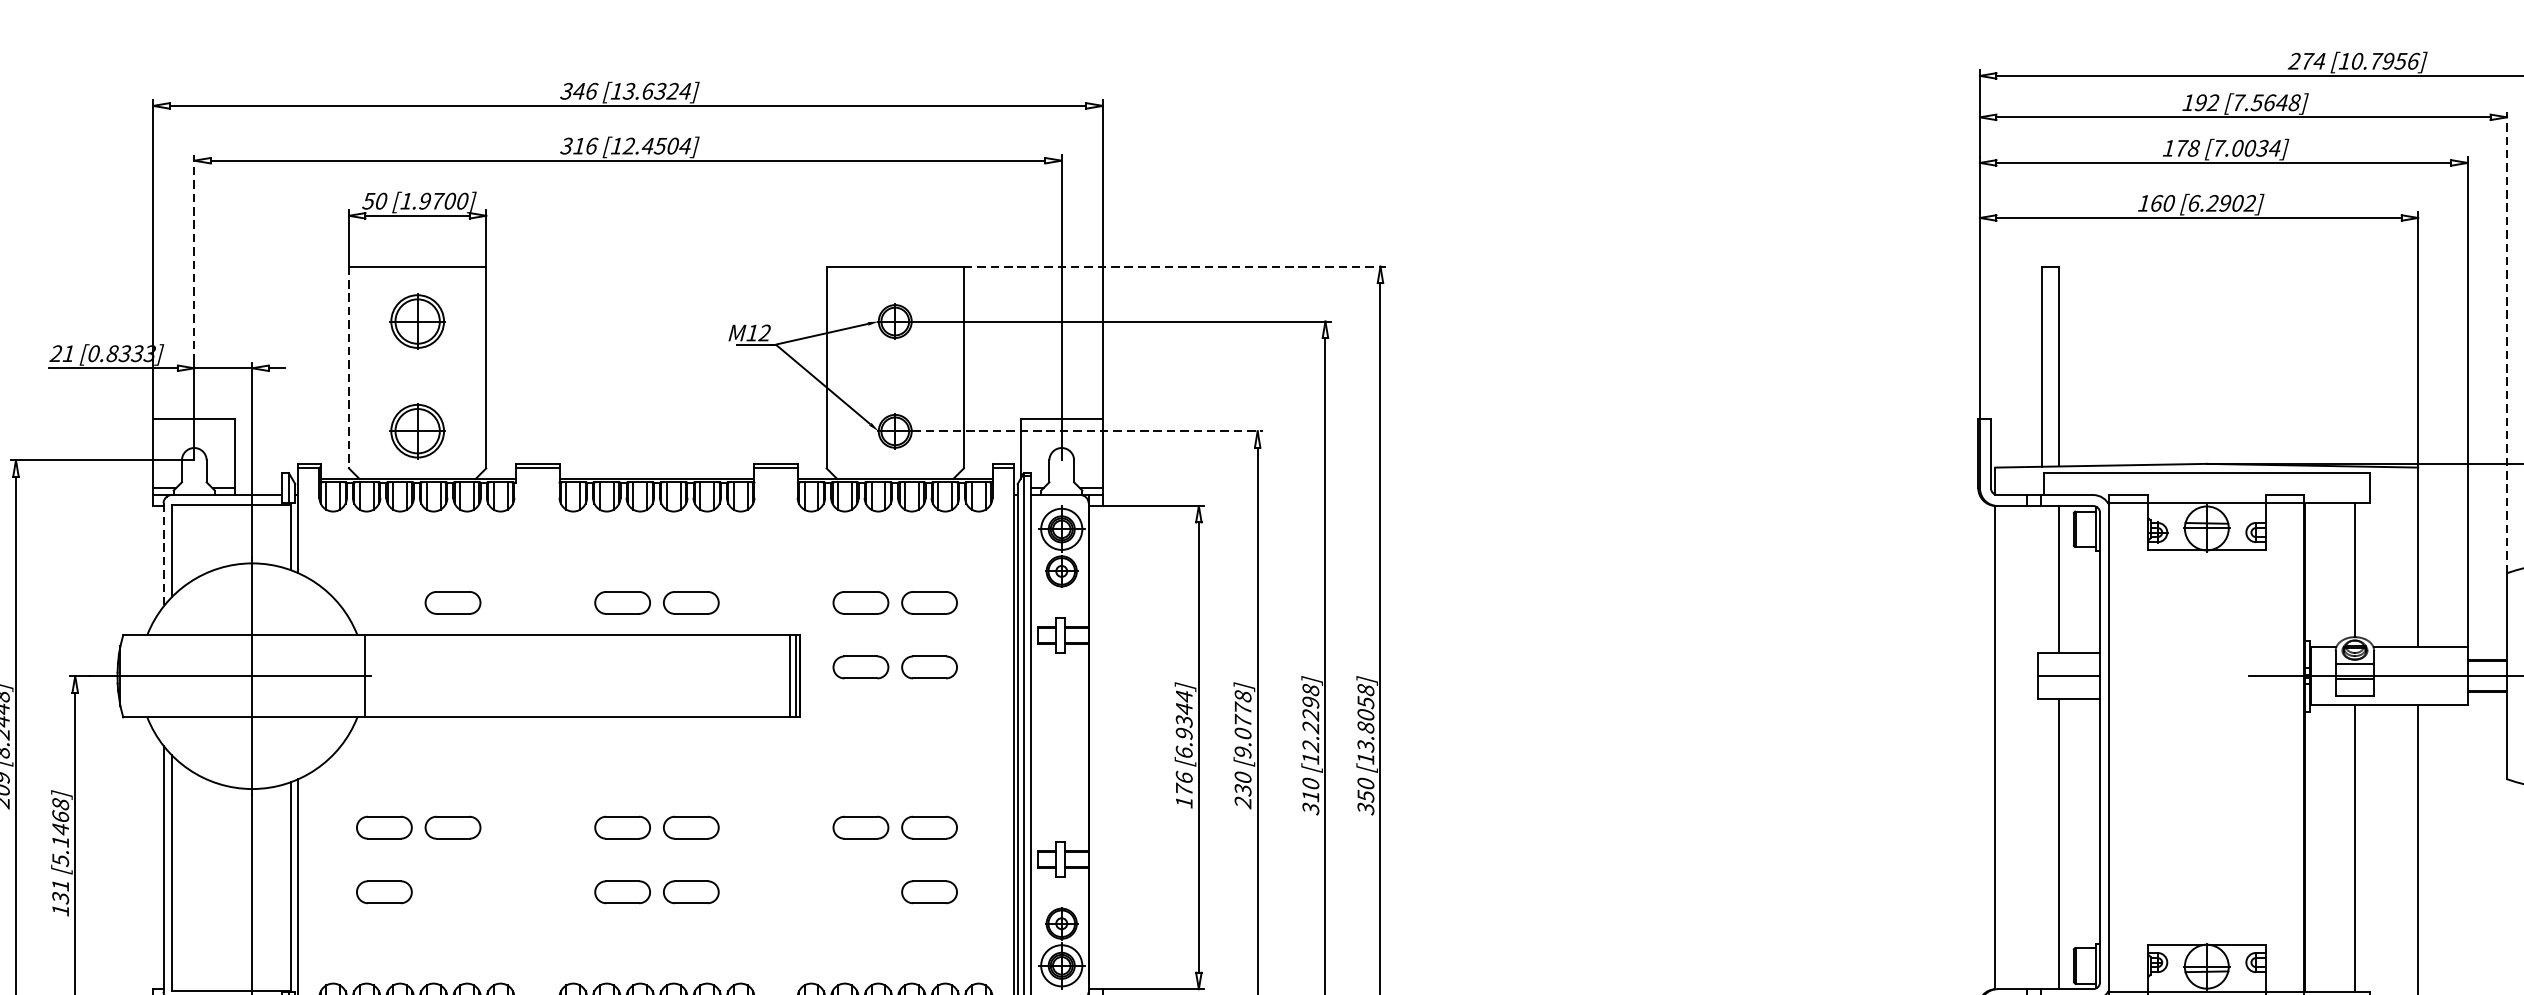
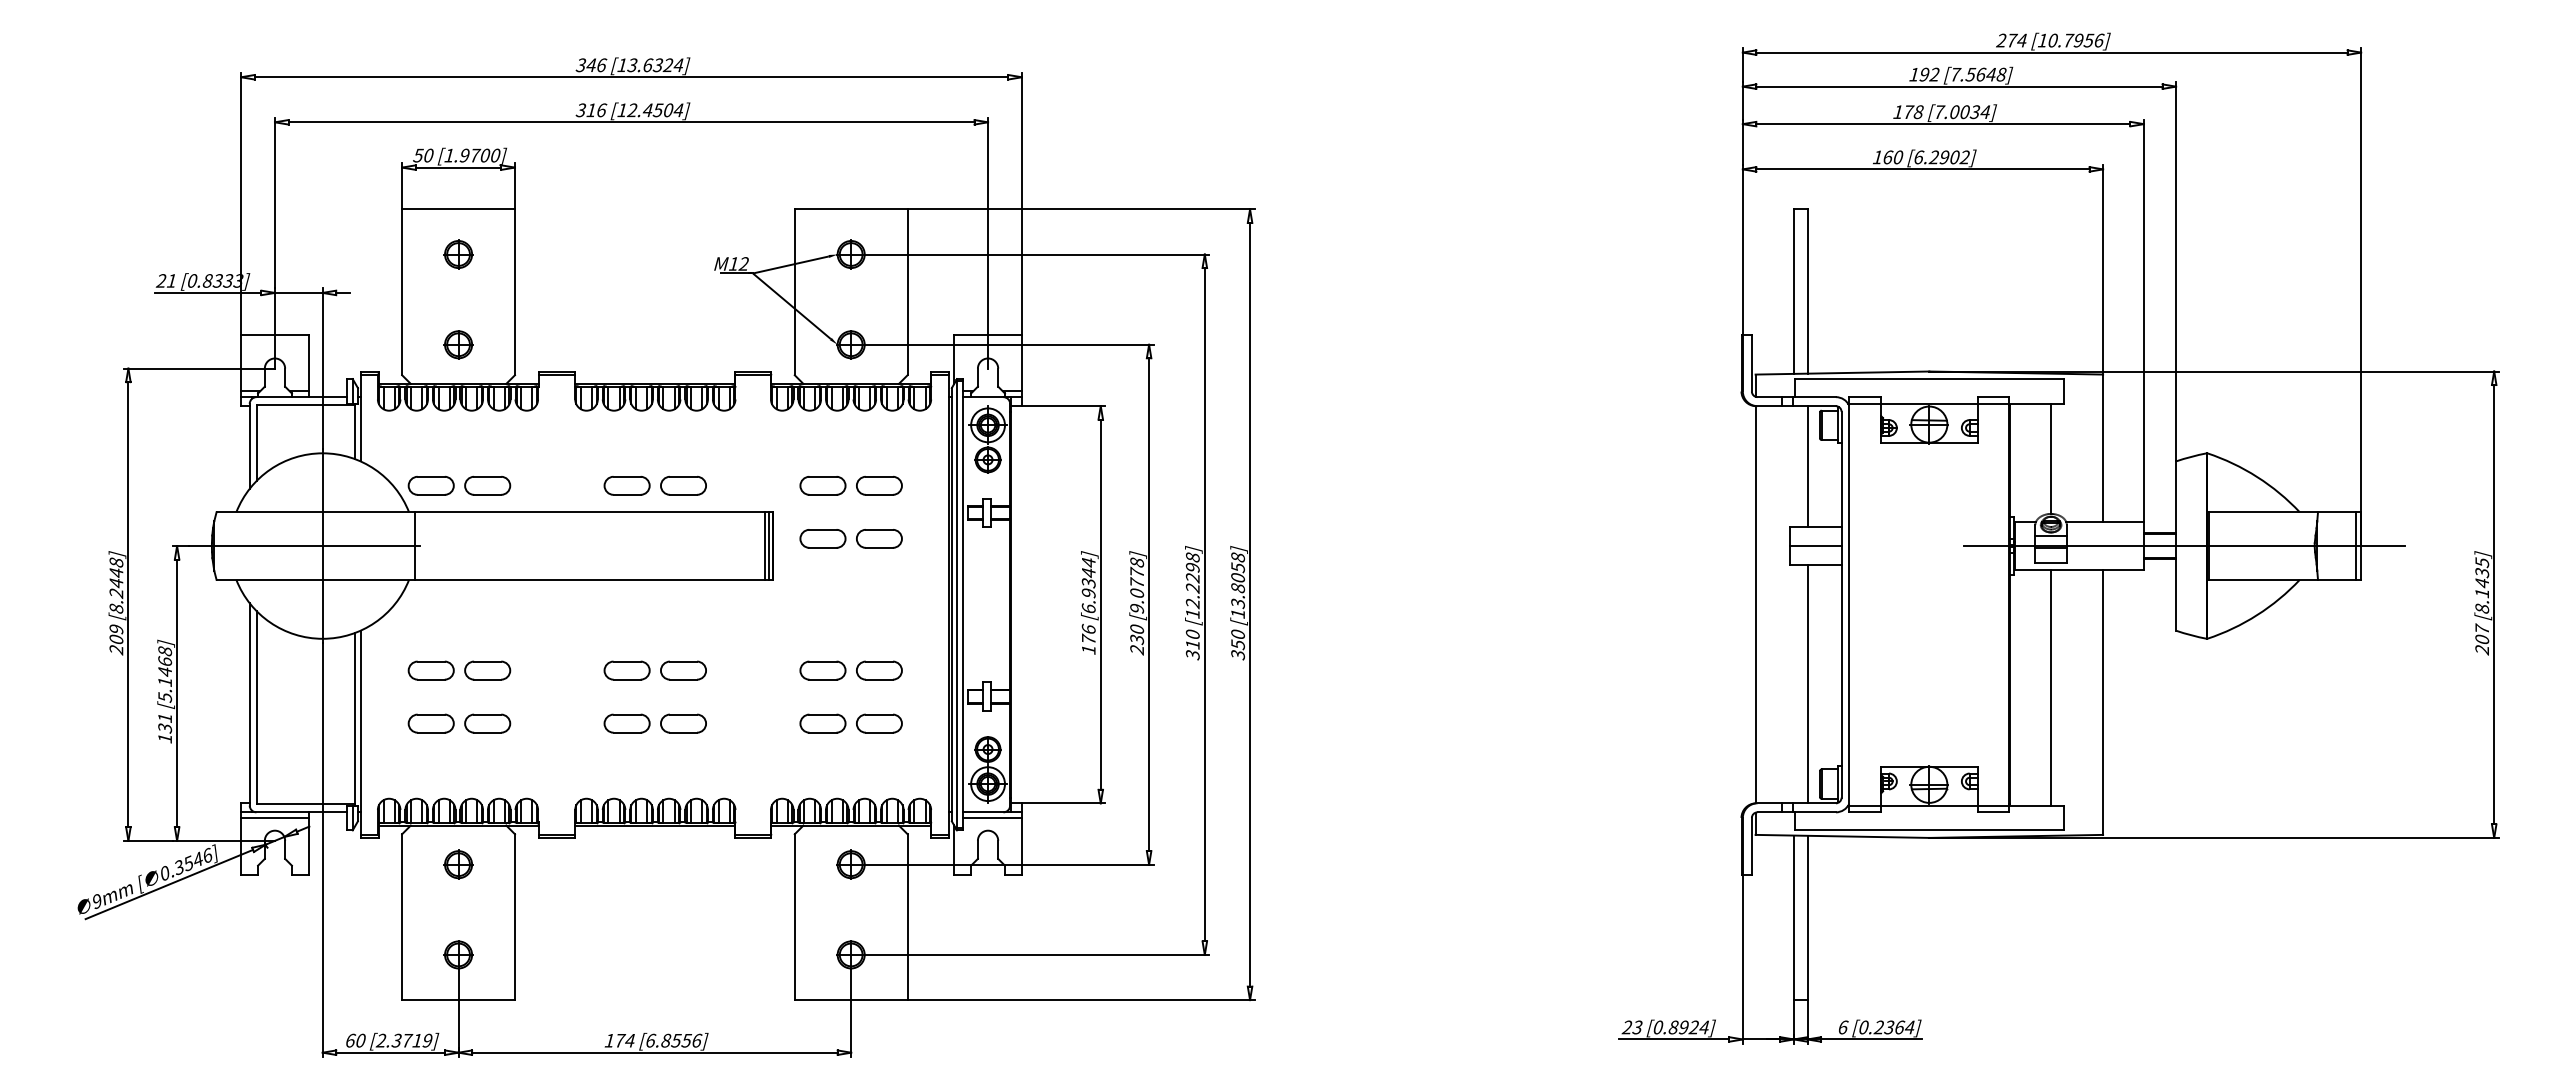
line: (194, 258) -> (275, 202), dashed -> solid
line: (1175, 266) -> (1081, 209), dashed -> solid
part: (417, 321) -> (458, 254), size x0.62
line: (2507, 342) -> (2176, 271), dashed -> solid
line: (349, 367) -> (402, 292), dashed -> solid
part: (417, 431) -> (458, 344), size x0.62
line: (1089, 431) -> (1010, 344), dashed -> solid
line: (163, 555) -> (249, 446), dashed -> solid
part: (383, 602) -> (430, 485), added
part: (452, 892) -> (487, 723), added
part: (860, 892) -> (822, 723), added

